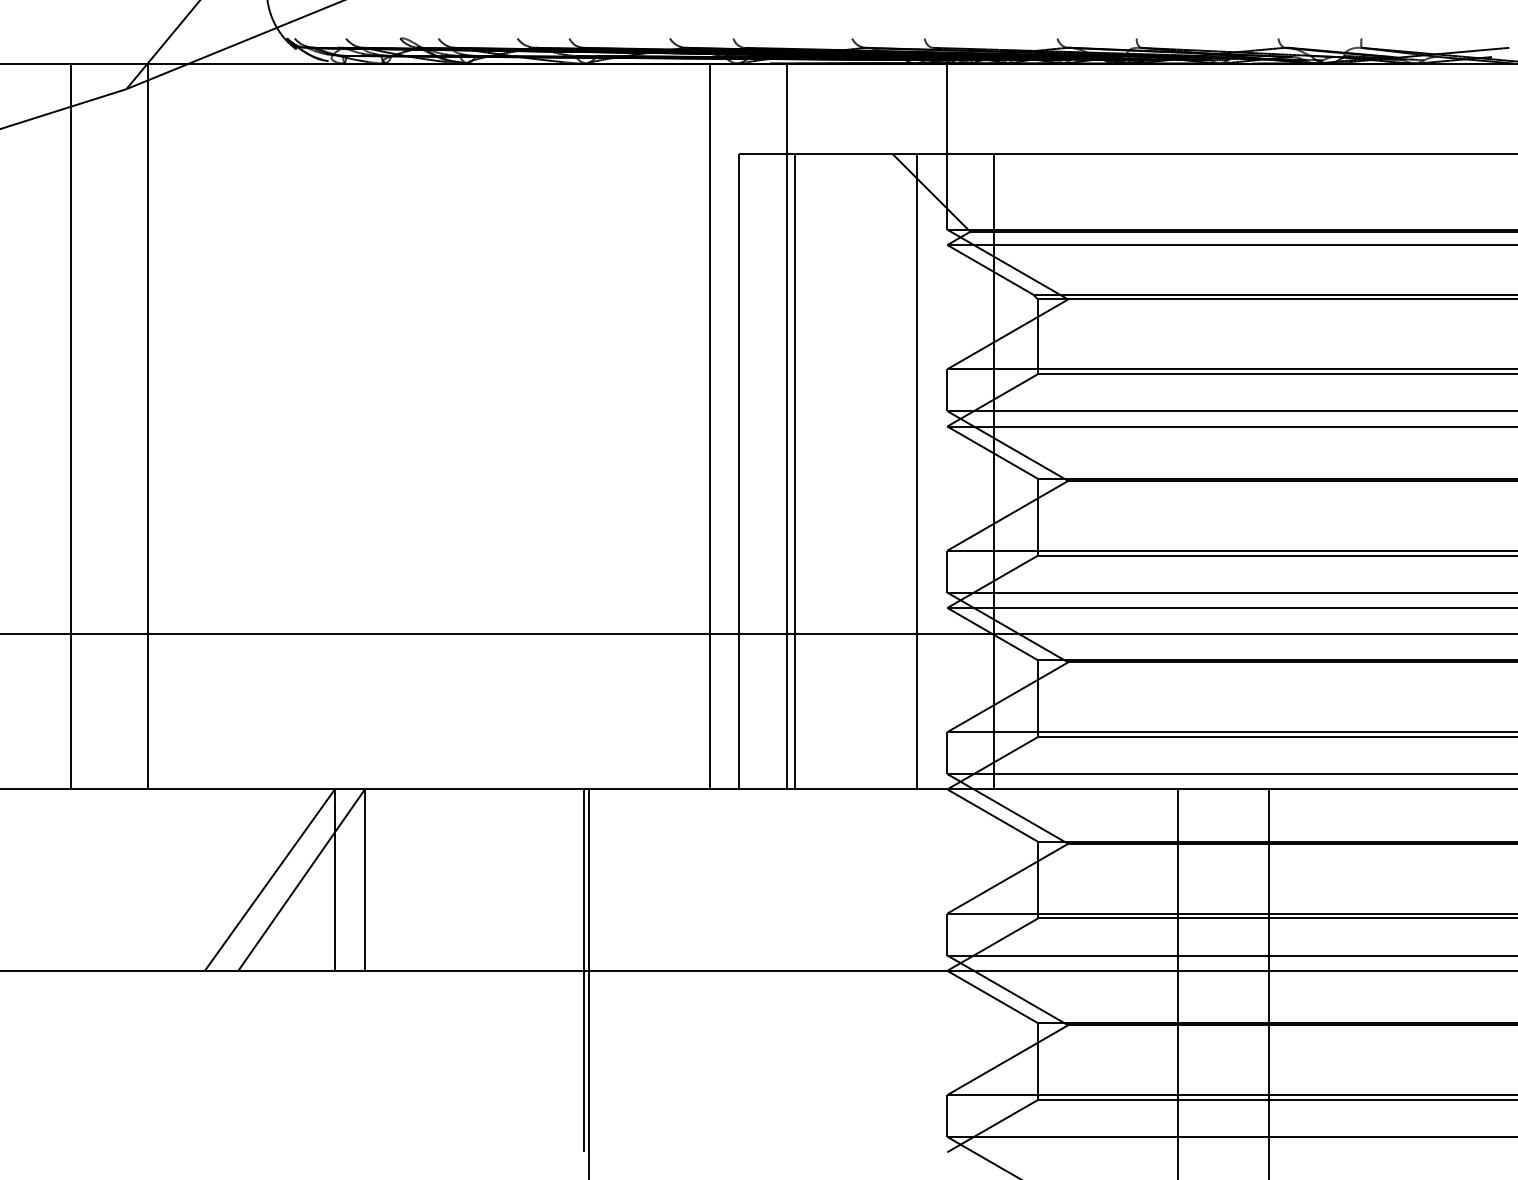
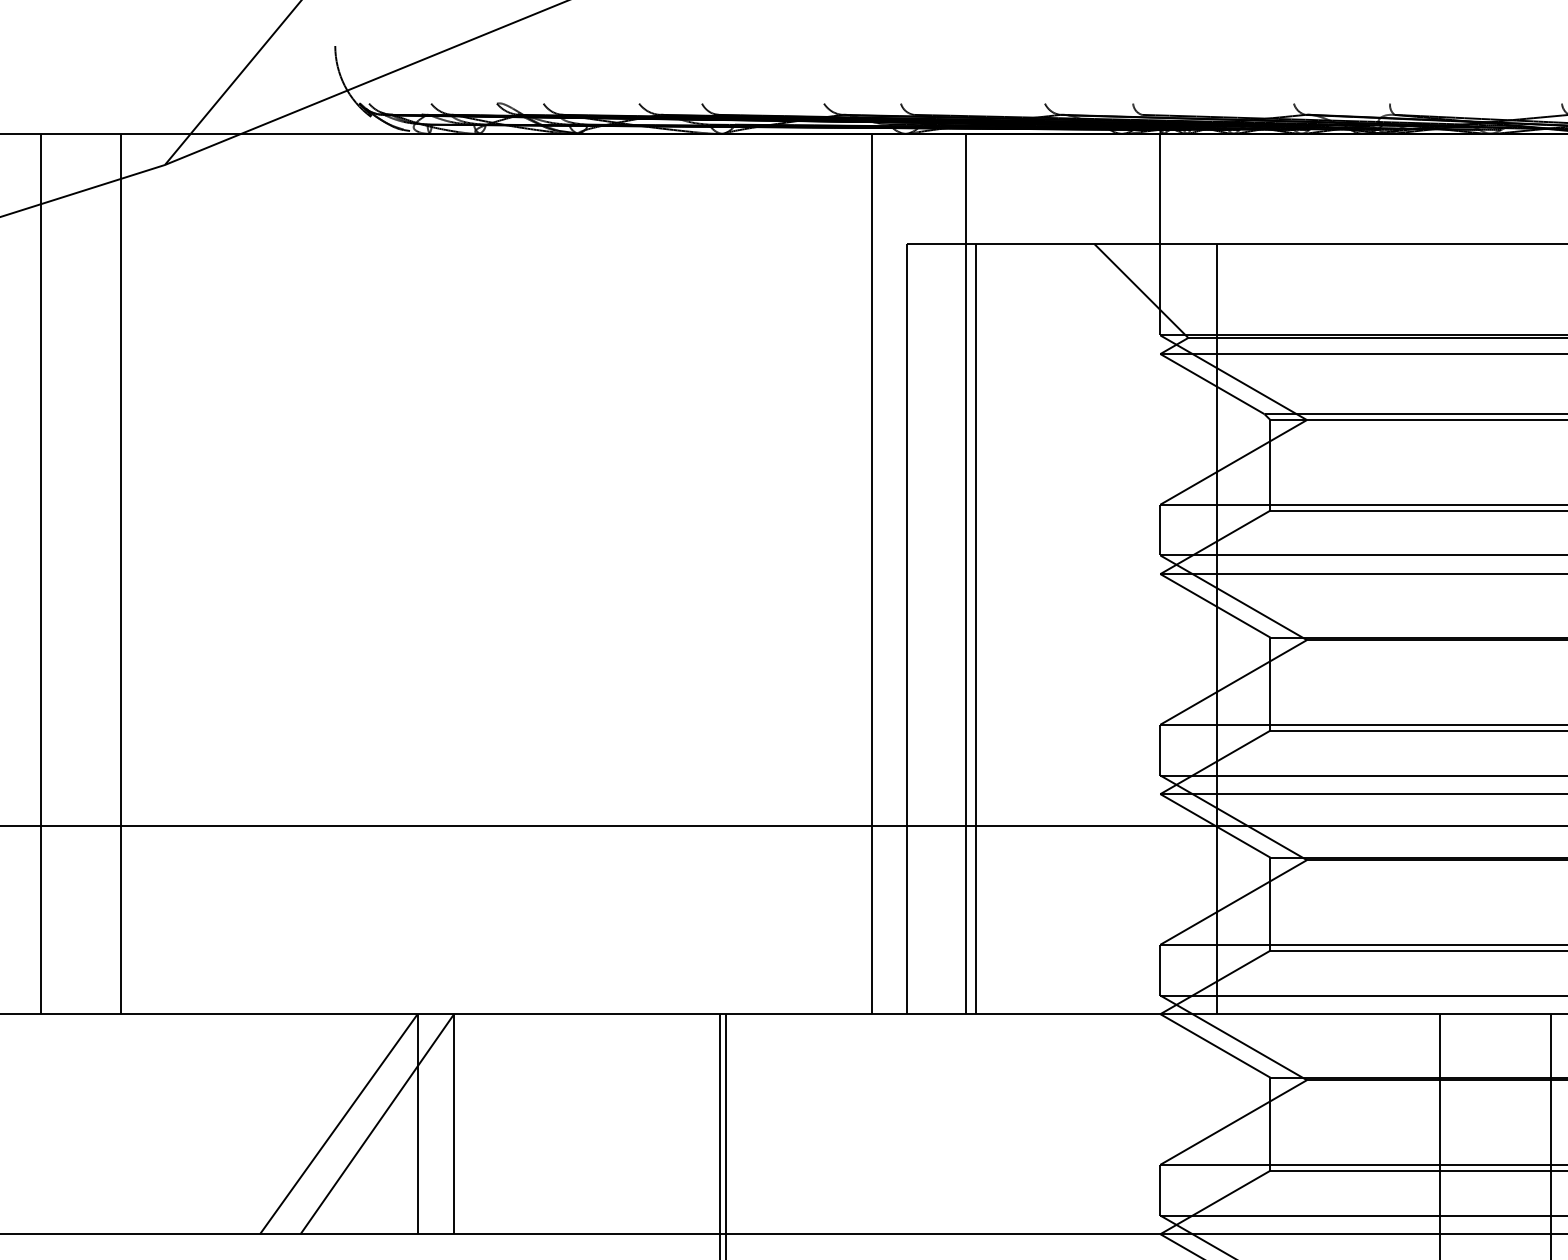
line: (71, 426) -> (41, 574), moved
line: (148, 426) -> (121, 574), moved
line: (917, 471) -> (1124, 628), removed

